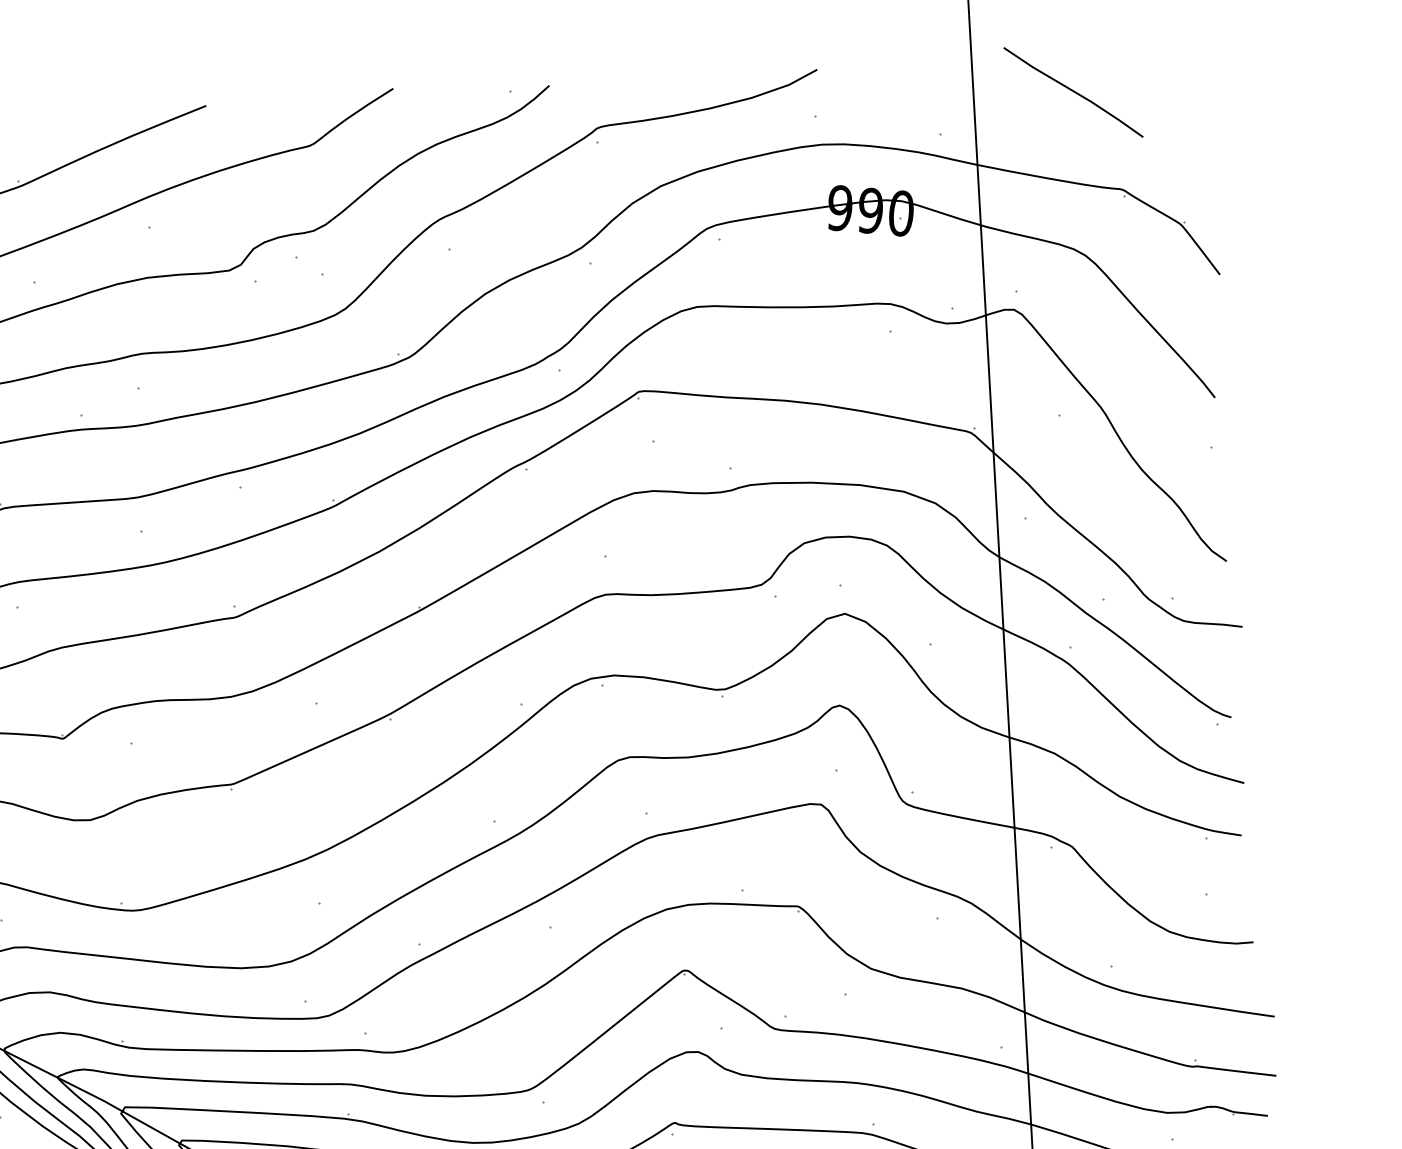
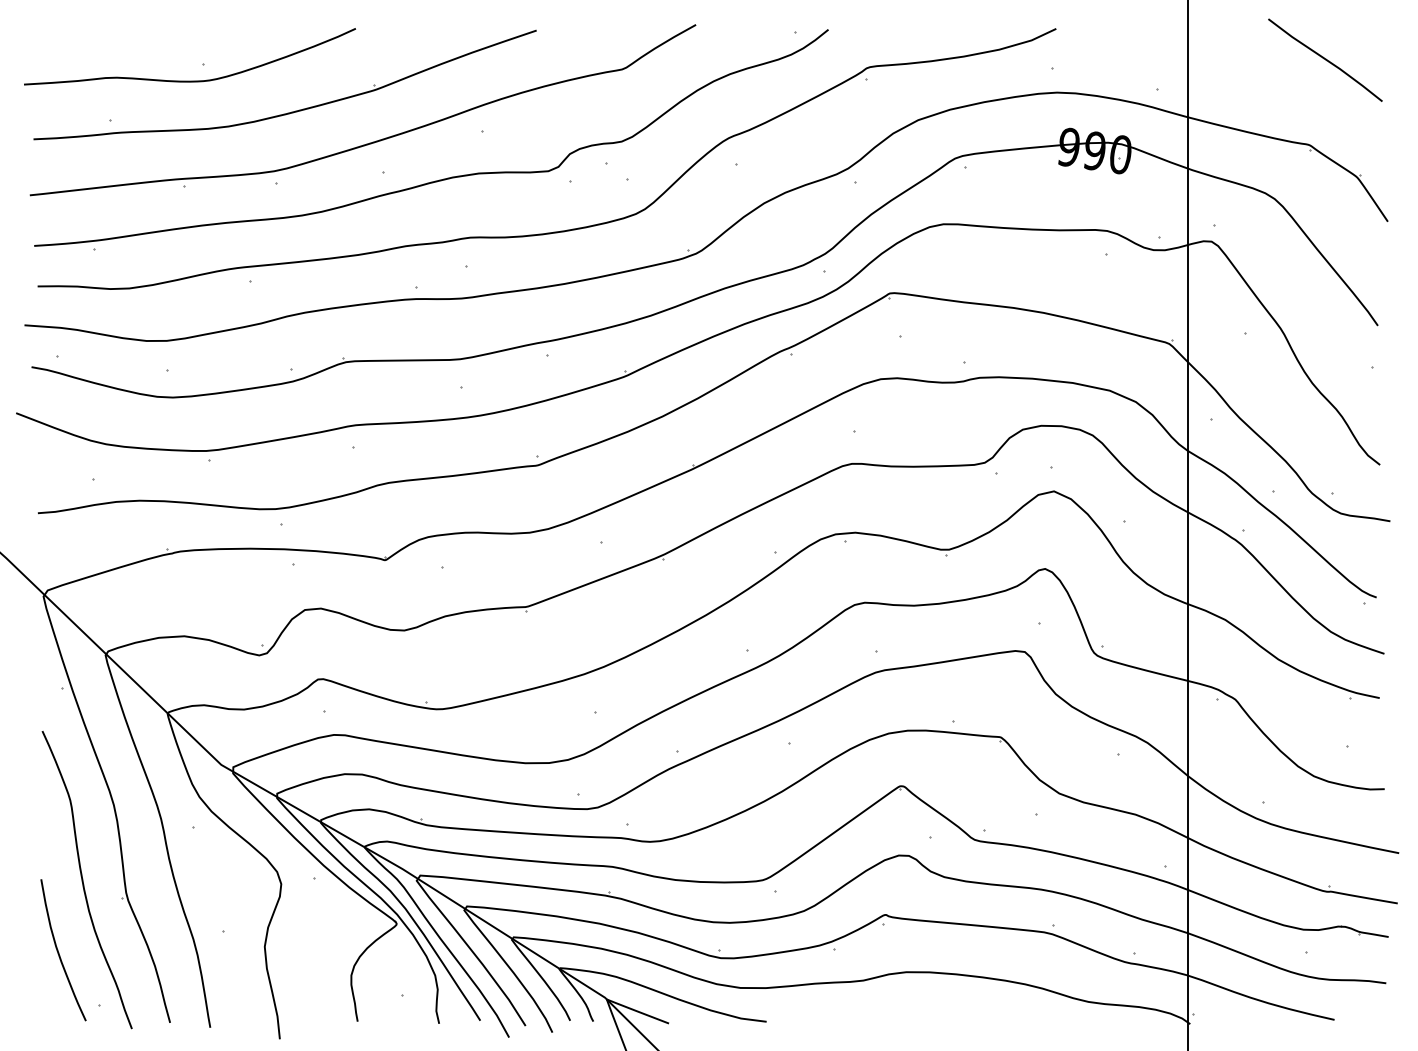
curve: (1073, 91) -> (1325, 59), moved

